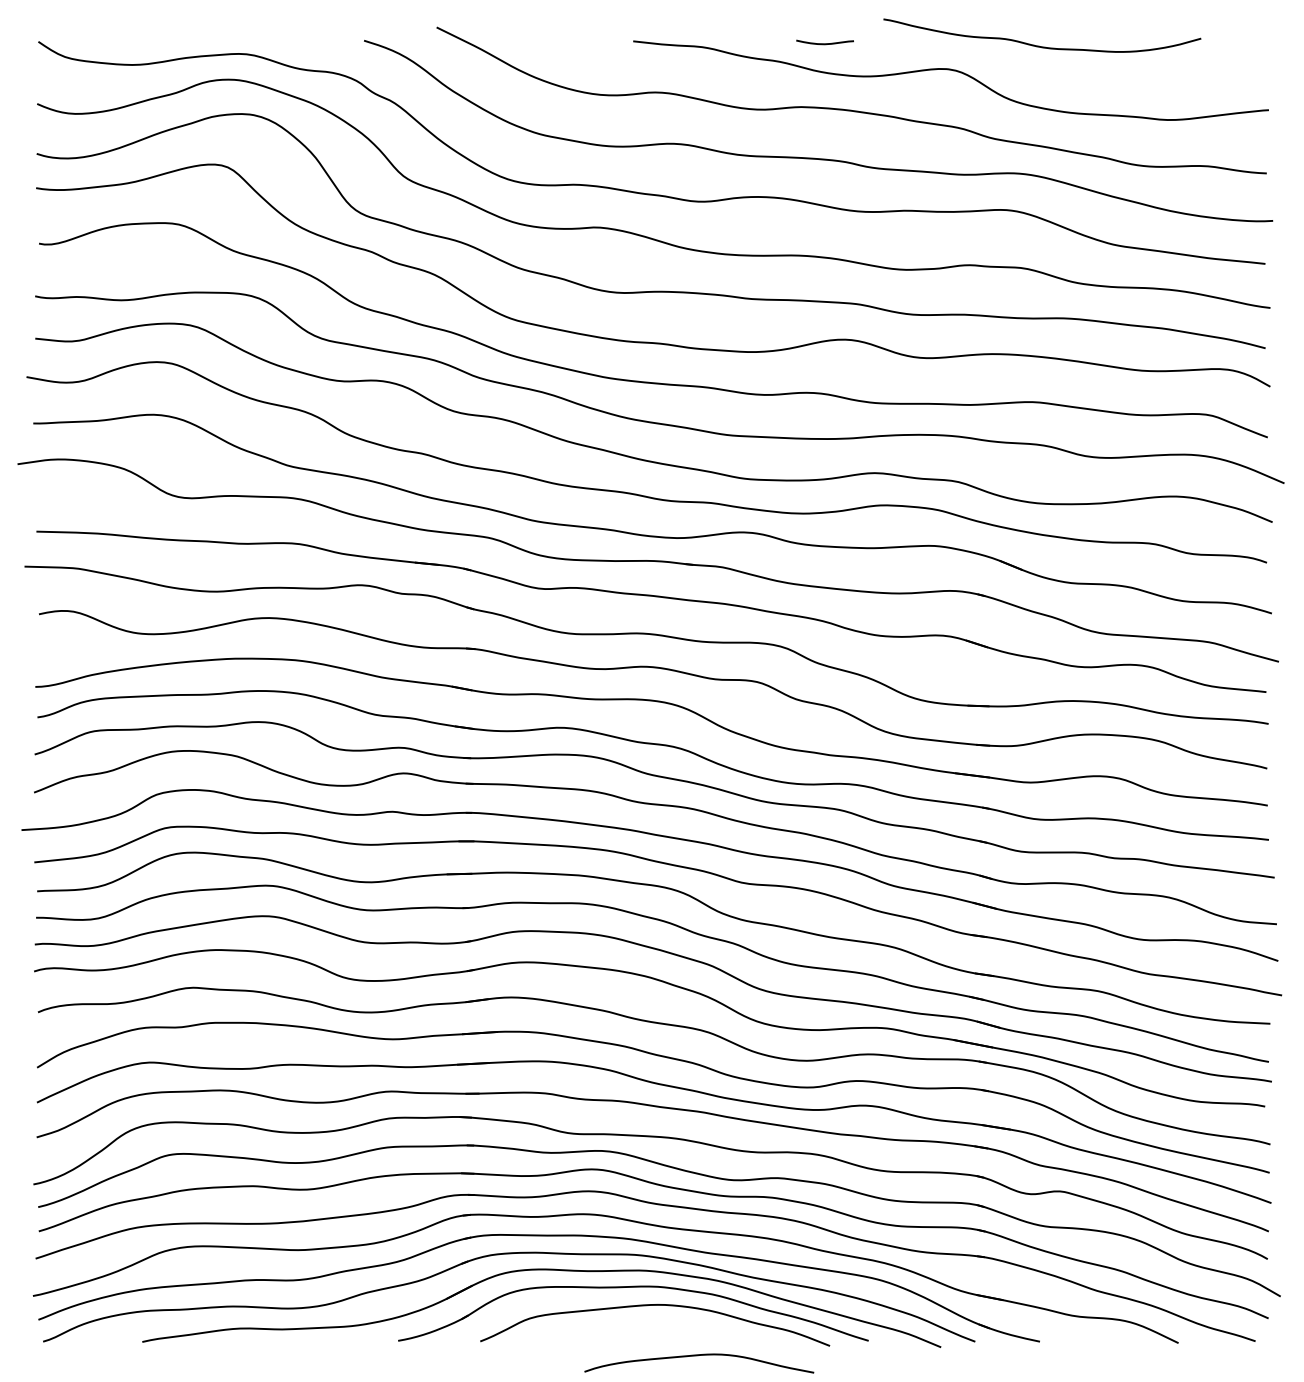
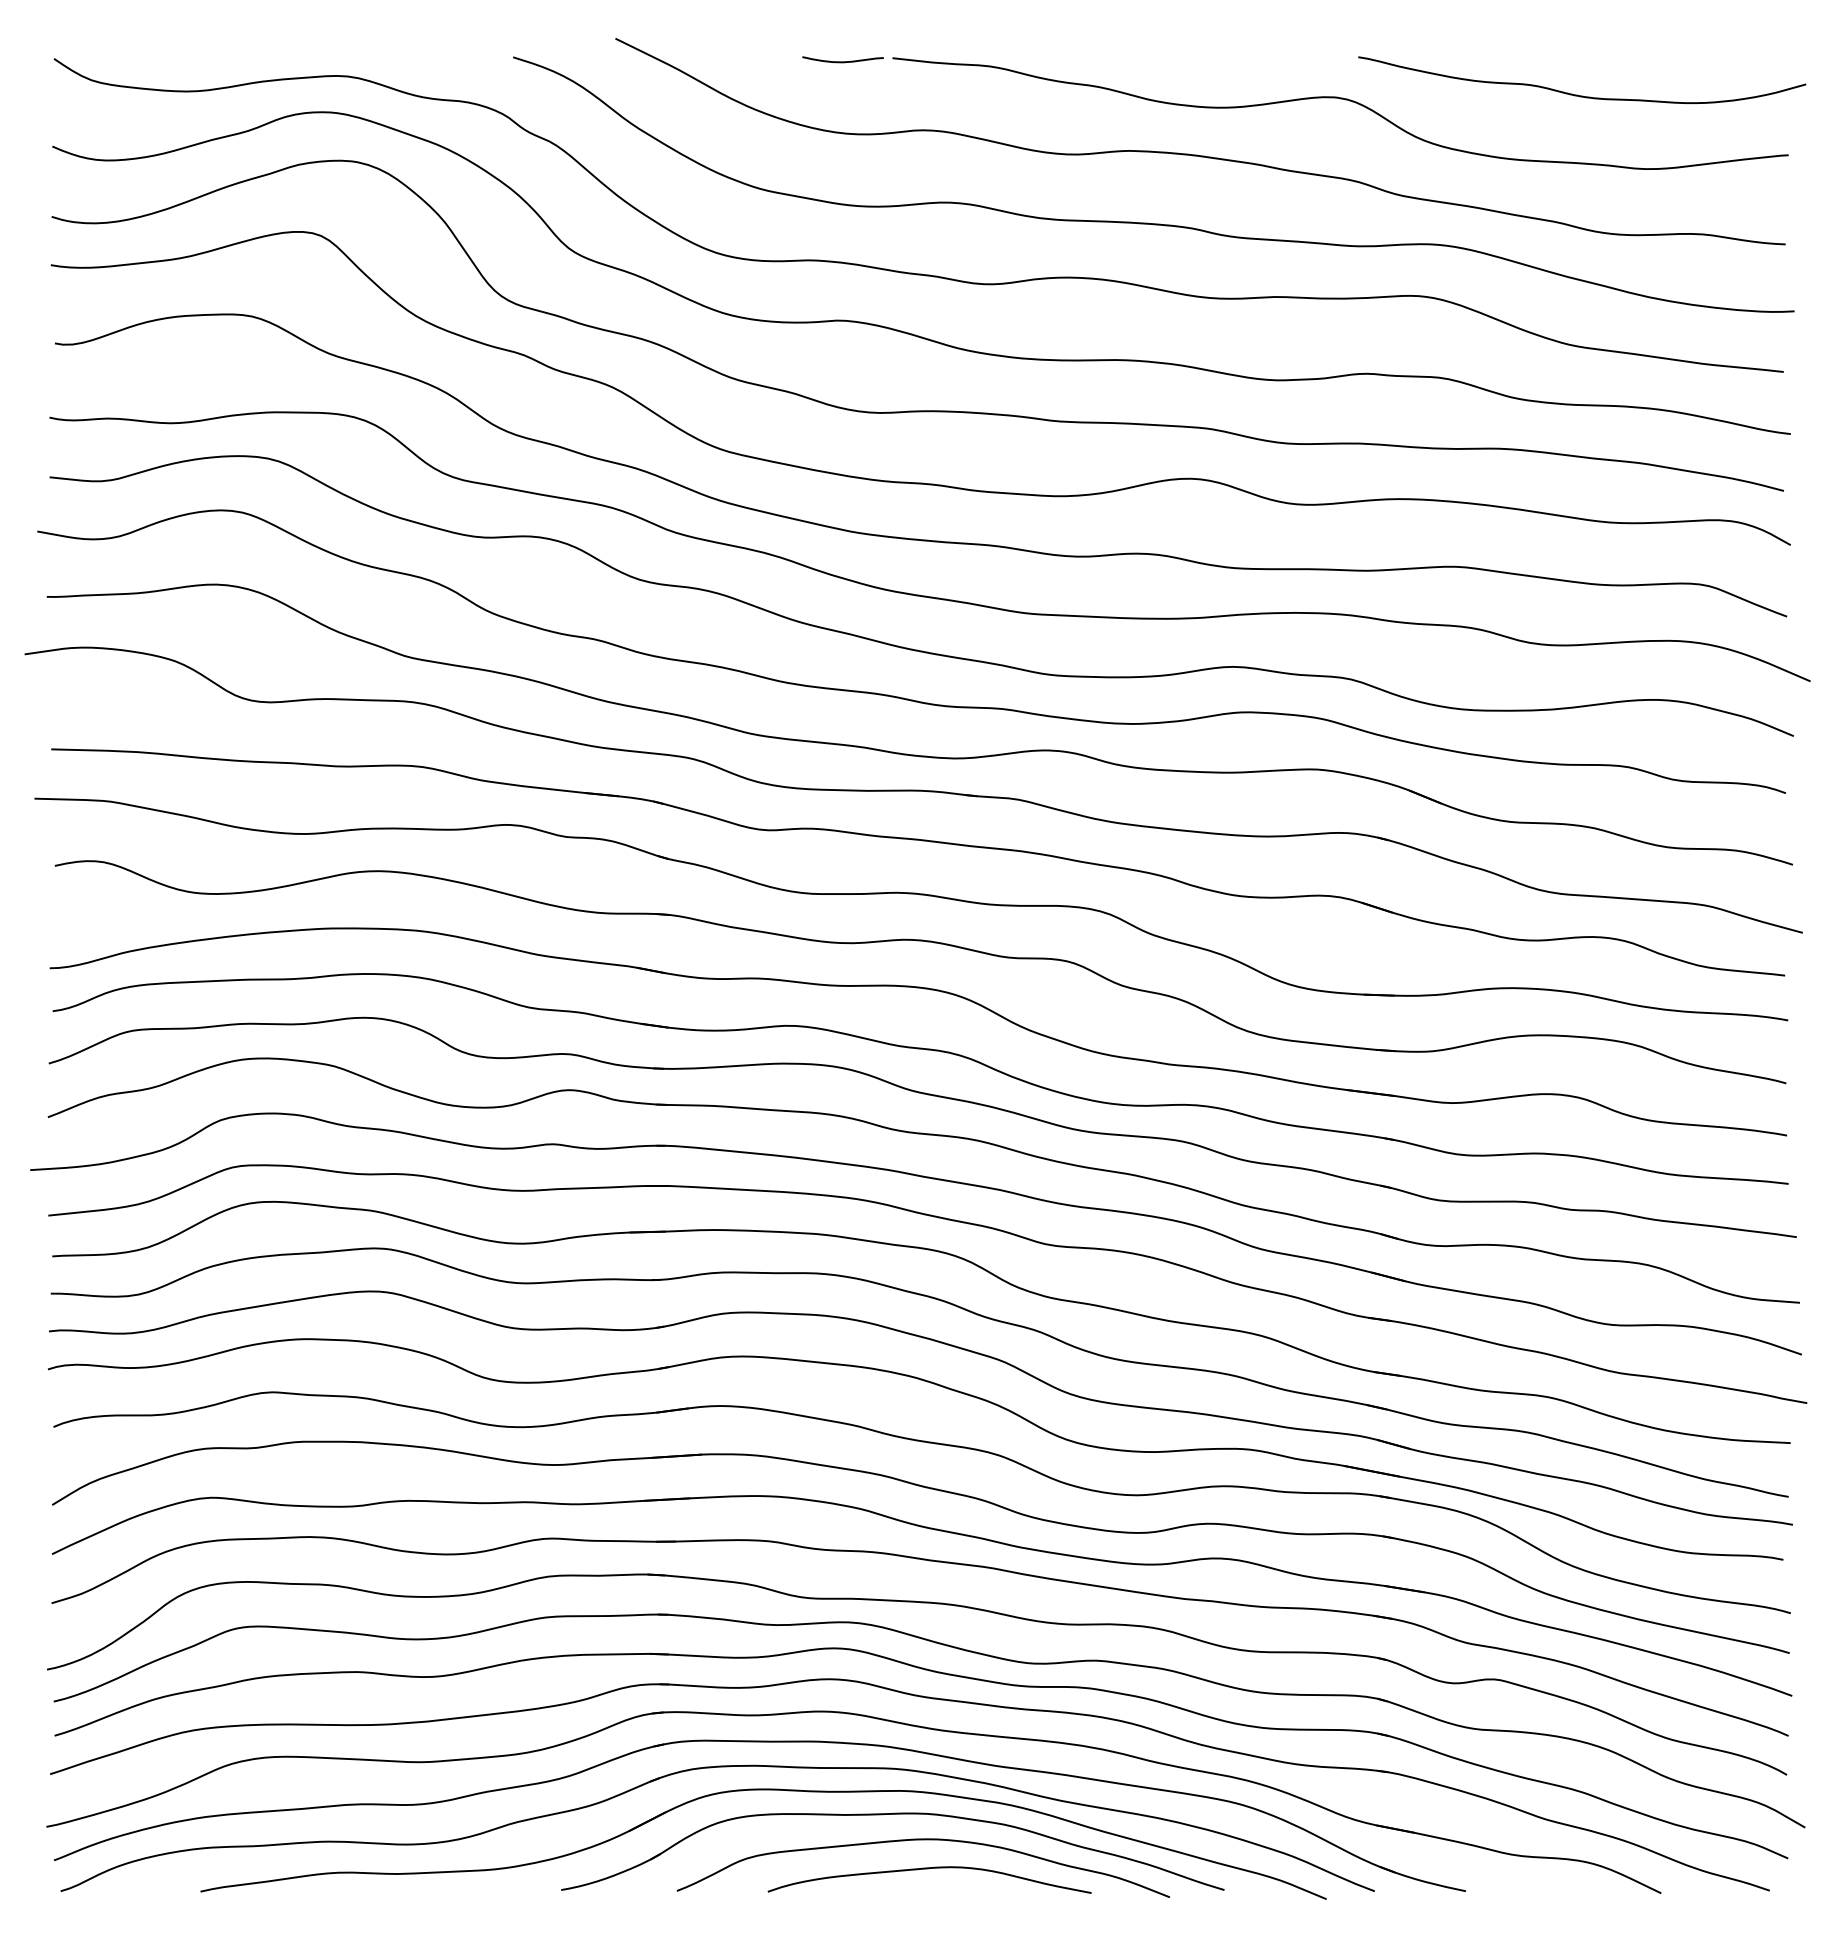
curve: (824, 43) -> (842, 61), moved
curve: (1038, 45) -> (1577, 94), moved
curve: (699, 1356) -> (929, 1869), moved

